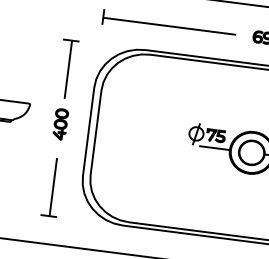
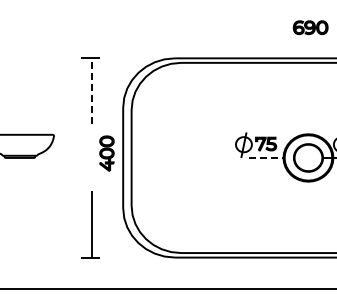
part: (168, 25) -> (197, 27), removed
line: (68, 68) -> (91, 90), solid -> dashed
part: (60, 124) -> (106, 153), moved
line: (214, 147) -> (266, 157), solid -> dashed

